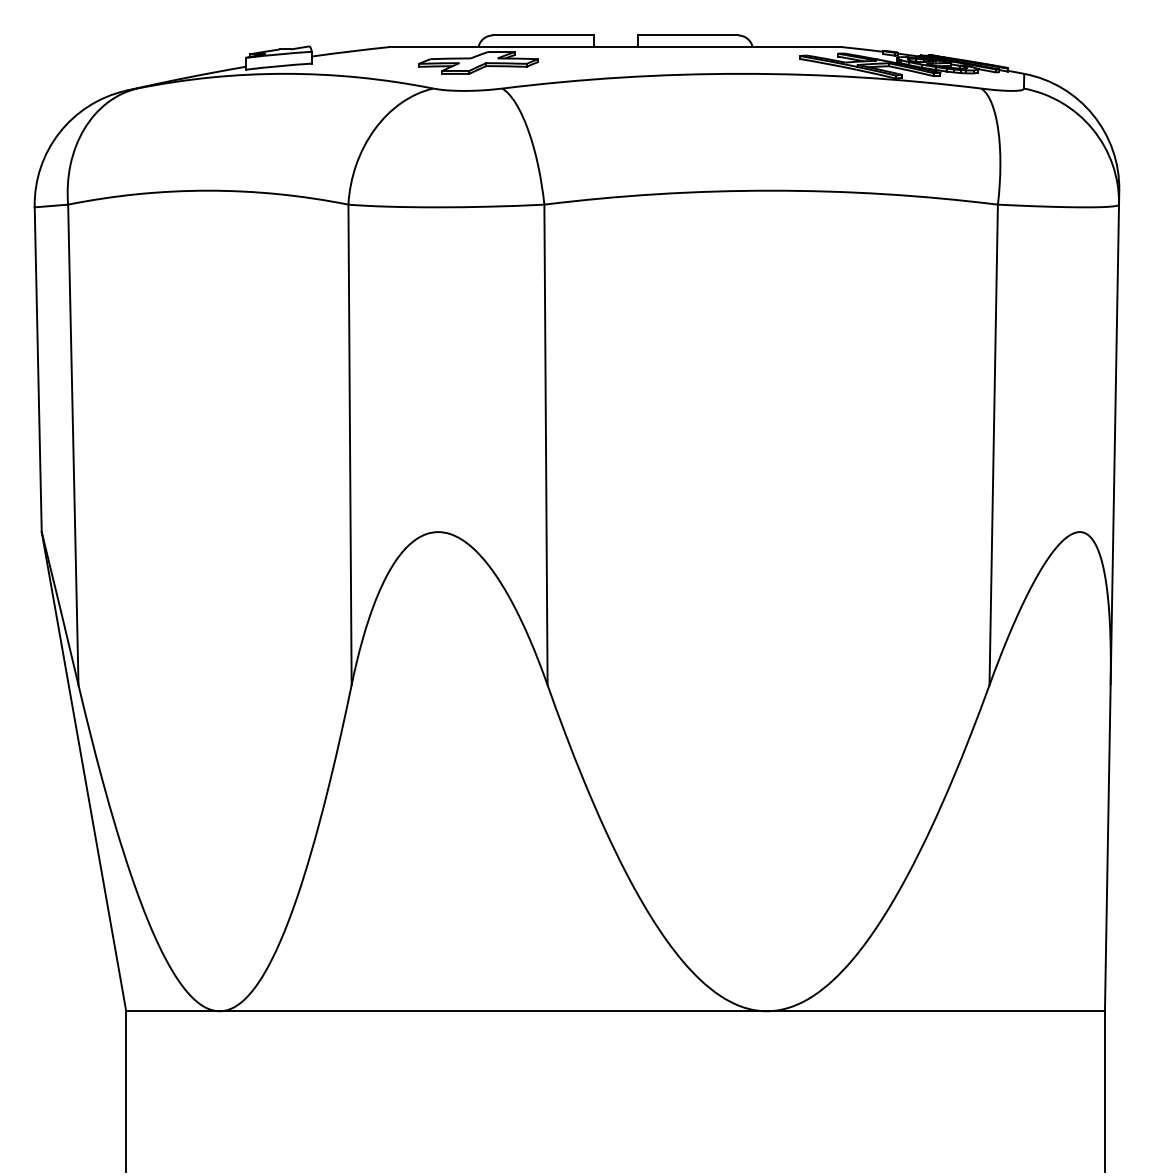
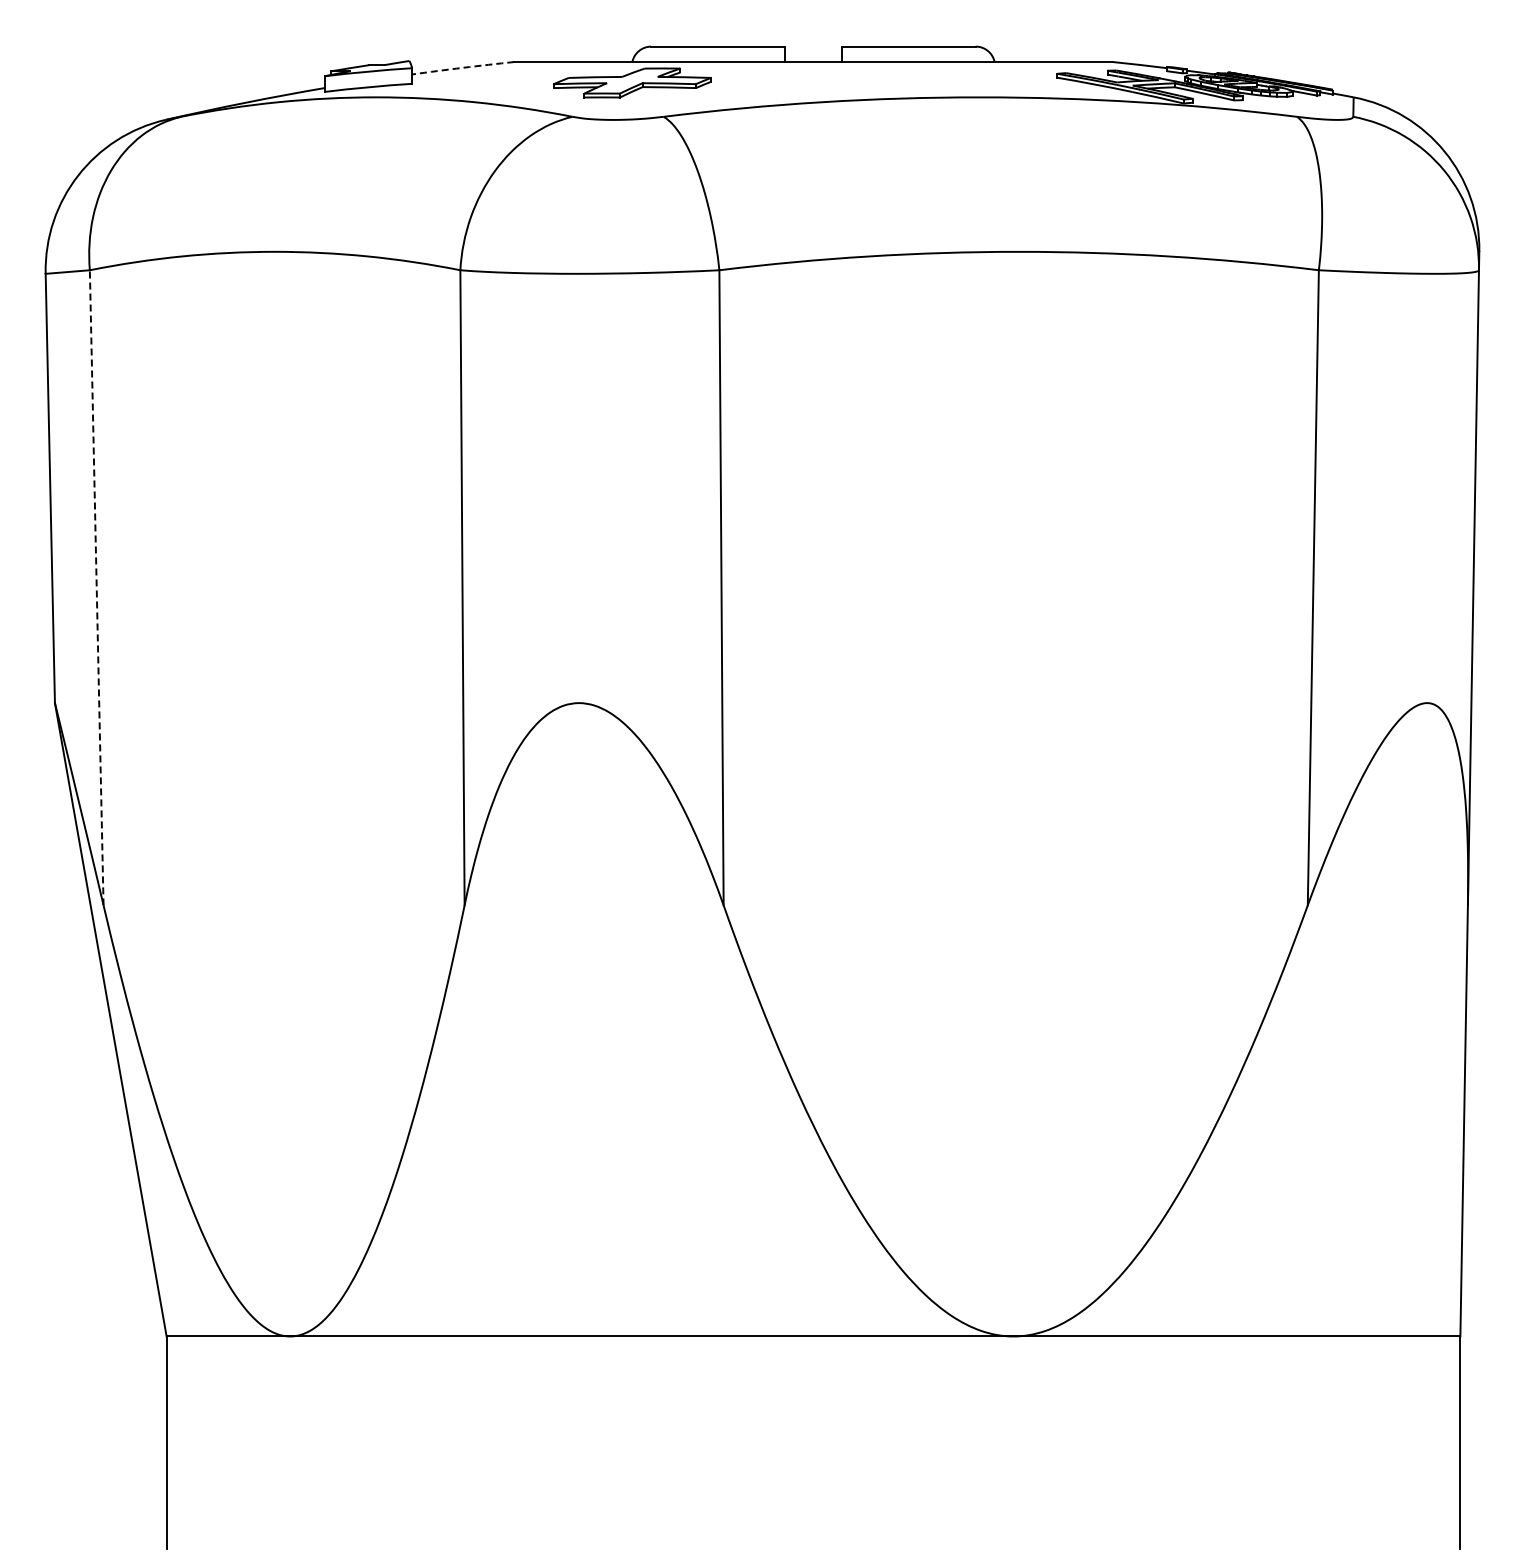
arc: (350, 51) -> (463, 67), solid -> dashed
line: (73, 444) -> (96, 587), solid -> dashed

